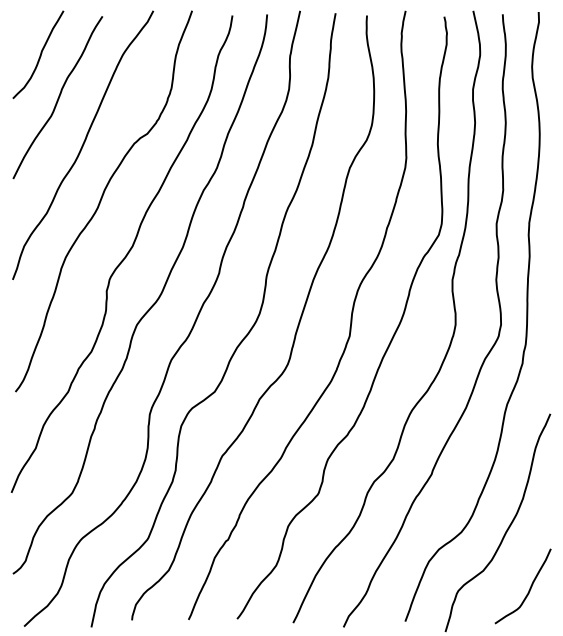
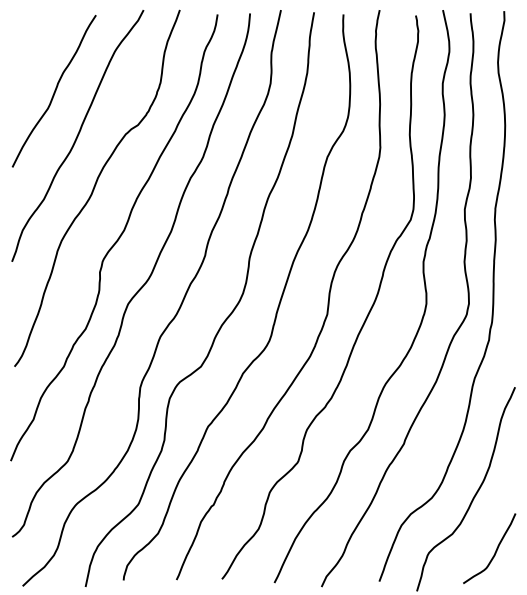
curve: (39, 55) -> (37, 51), removed

